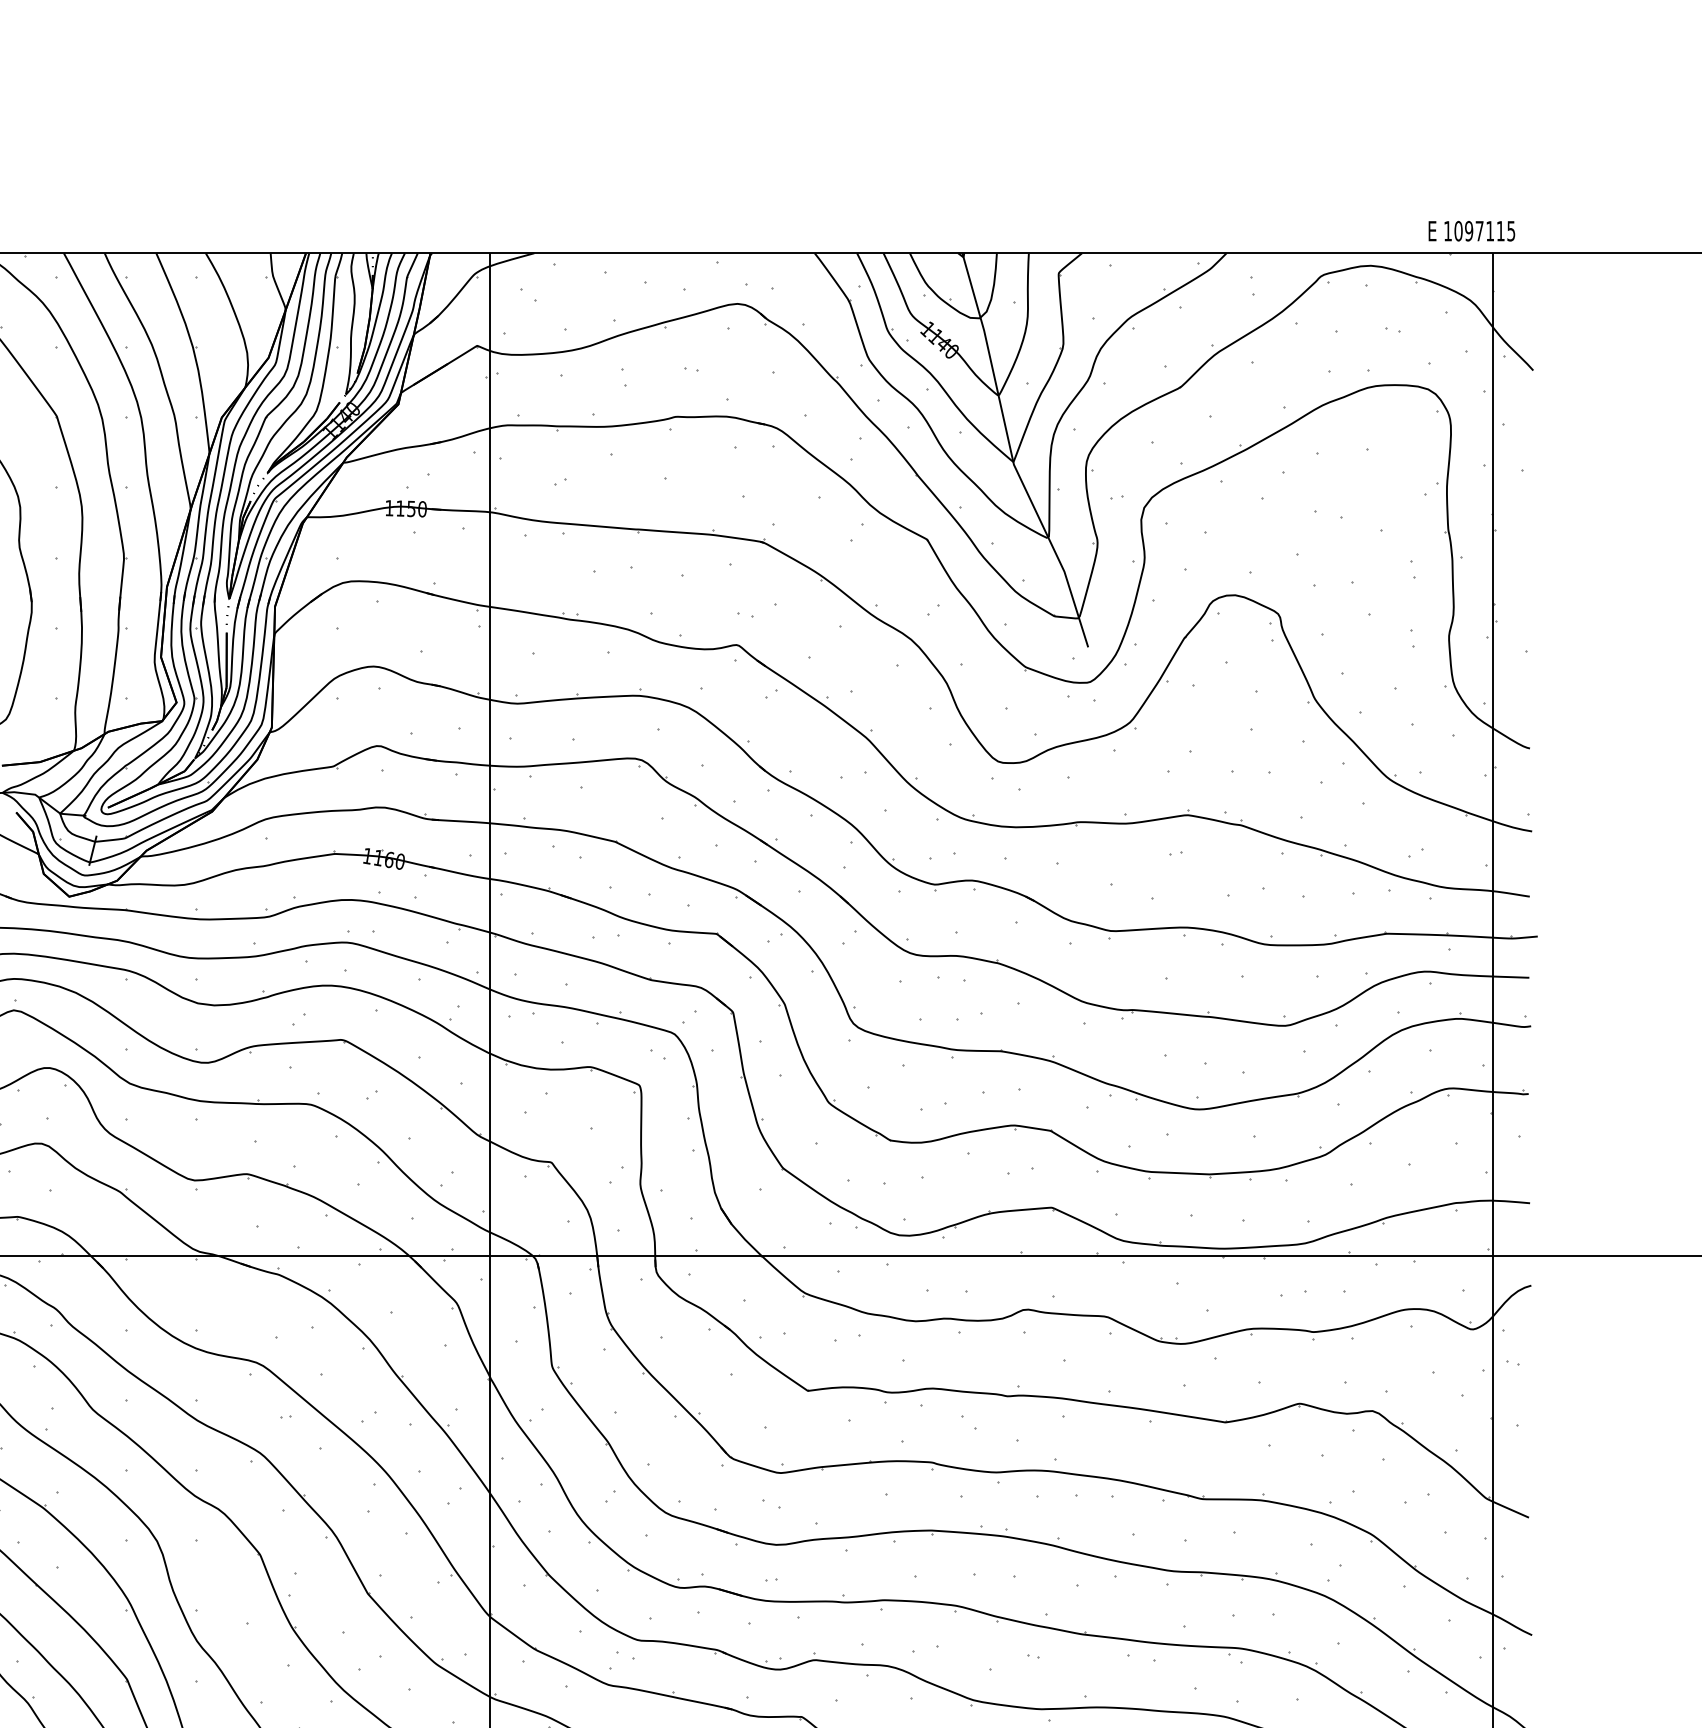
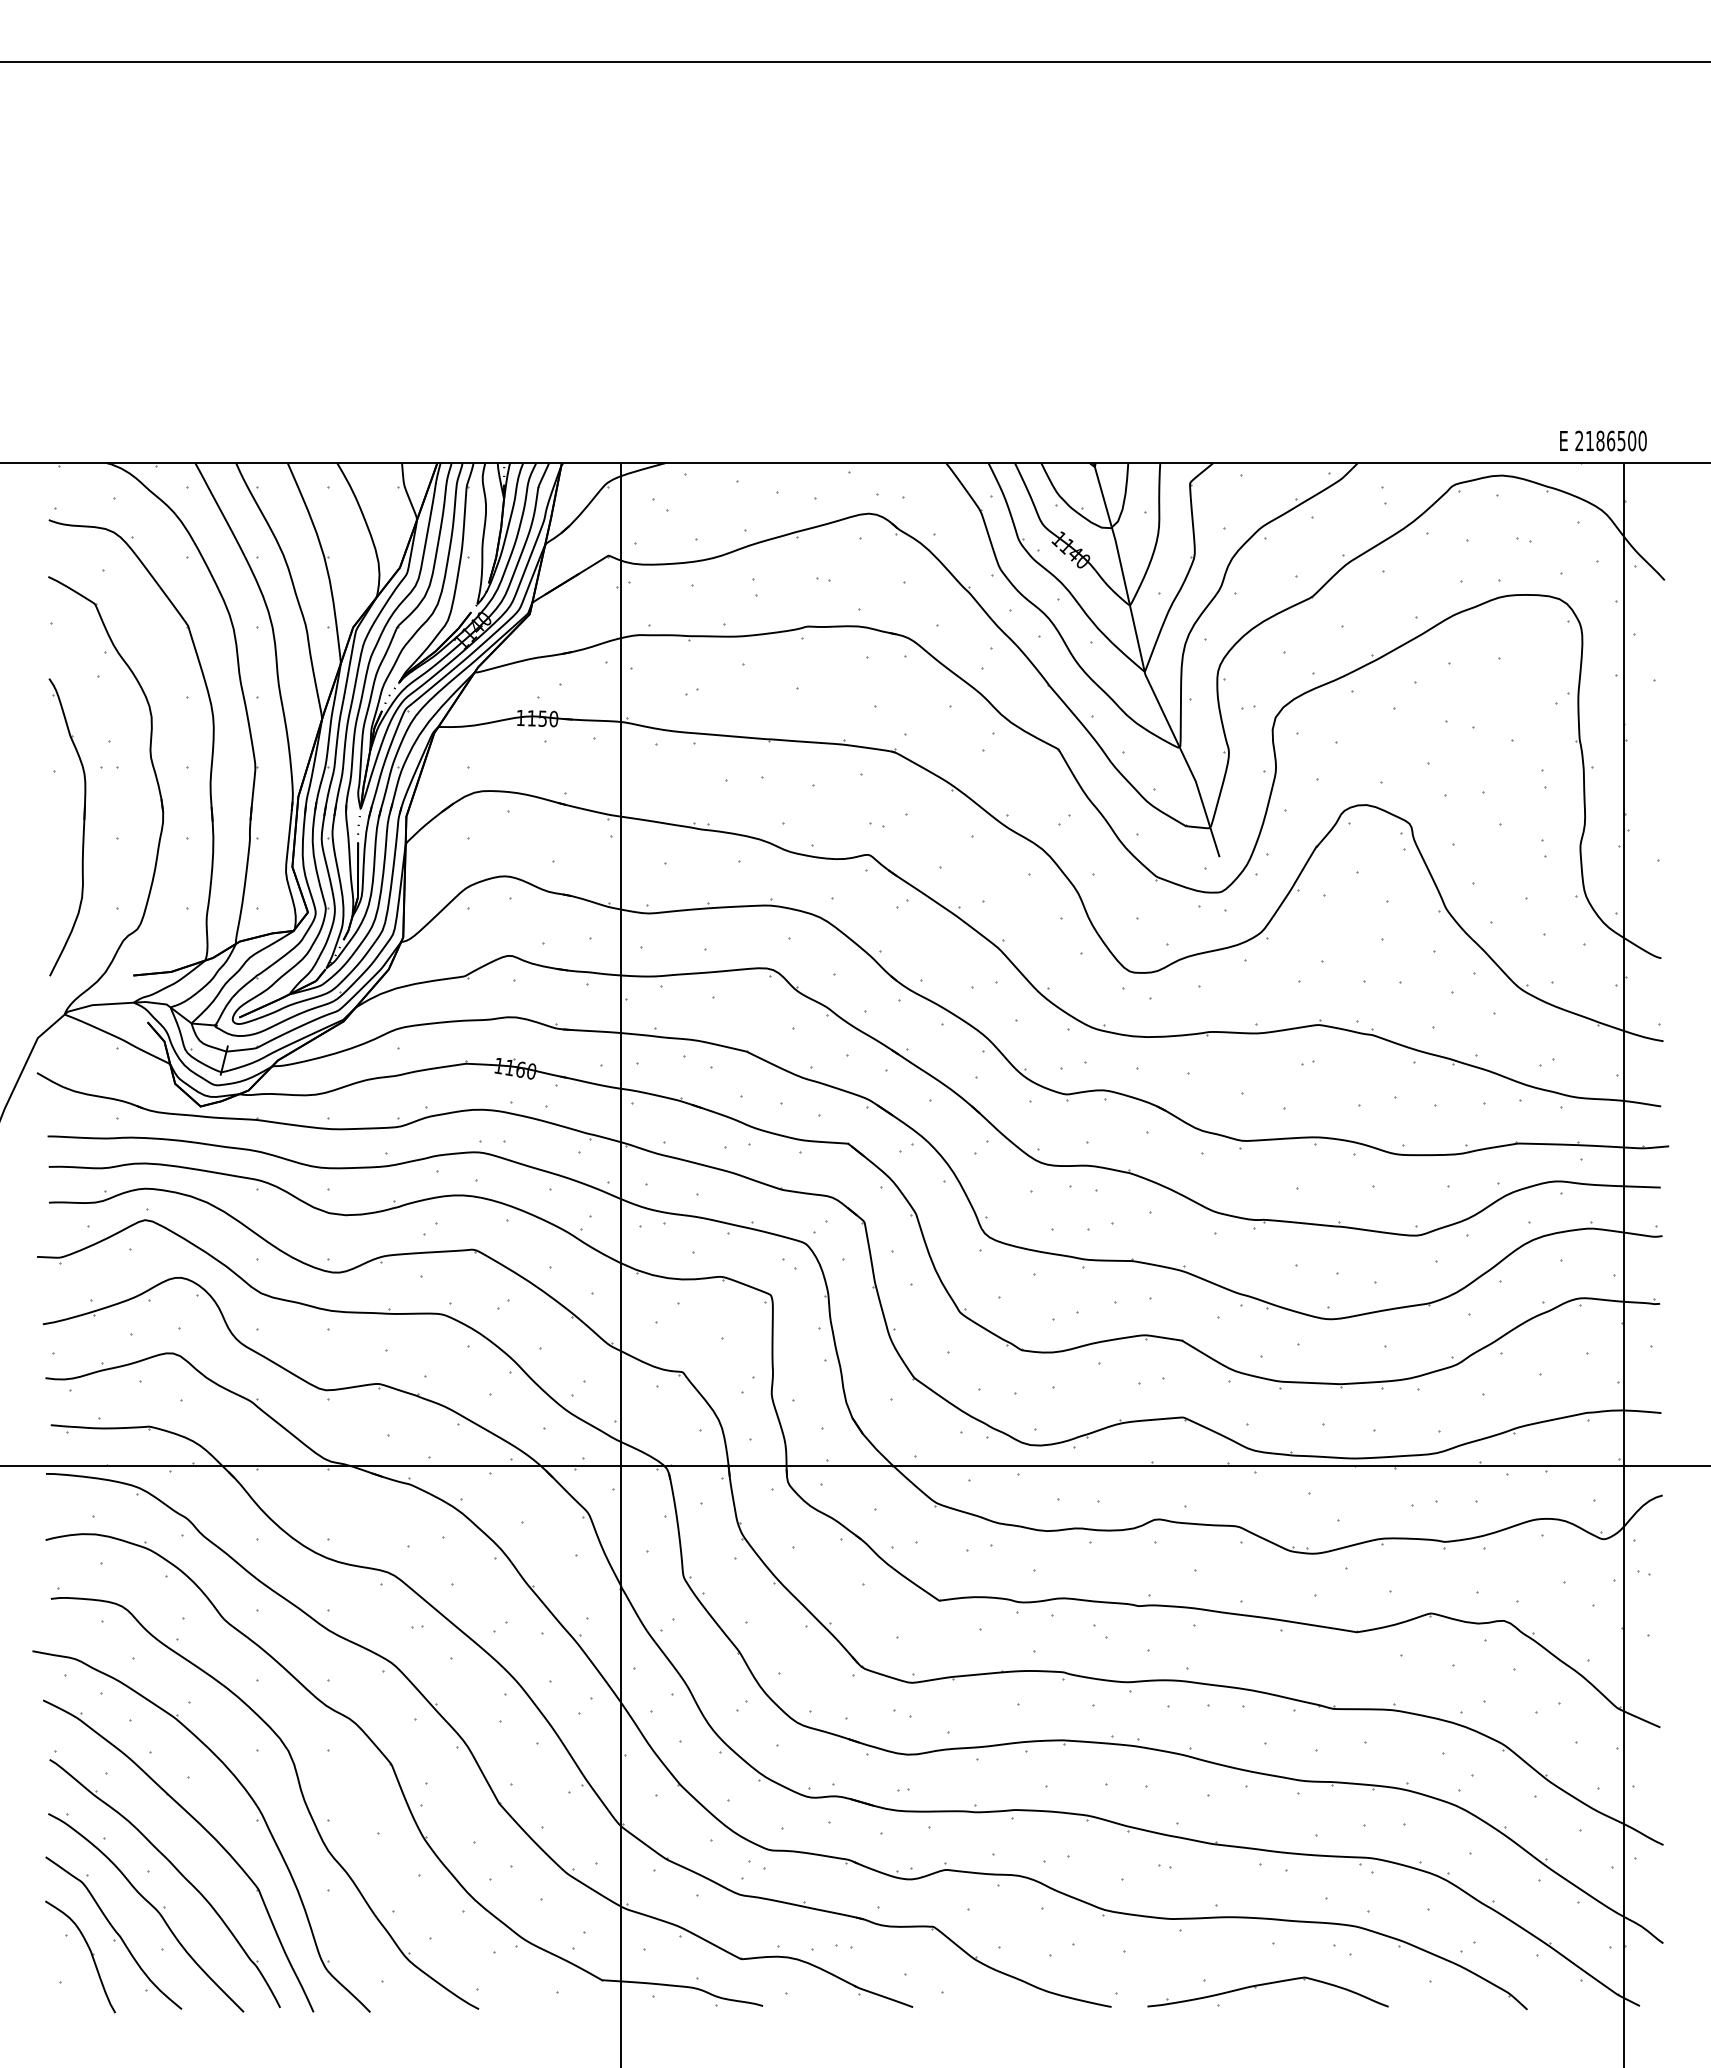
text: (1479, 230) -> (1610, 440), 1097115 -> 2186500

